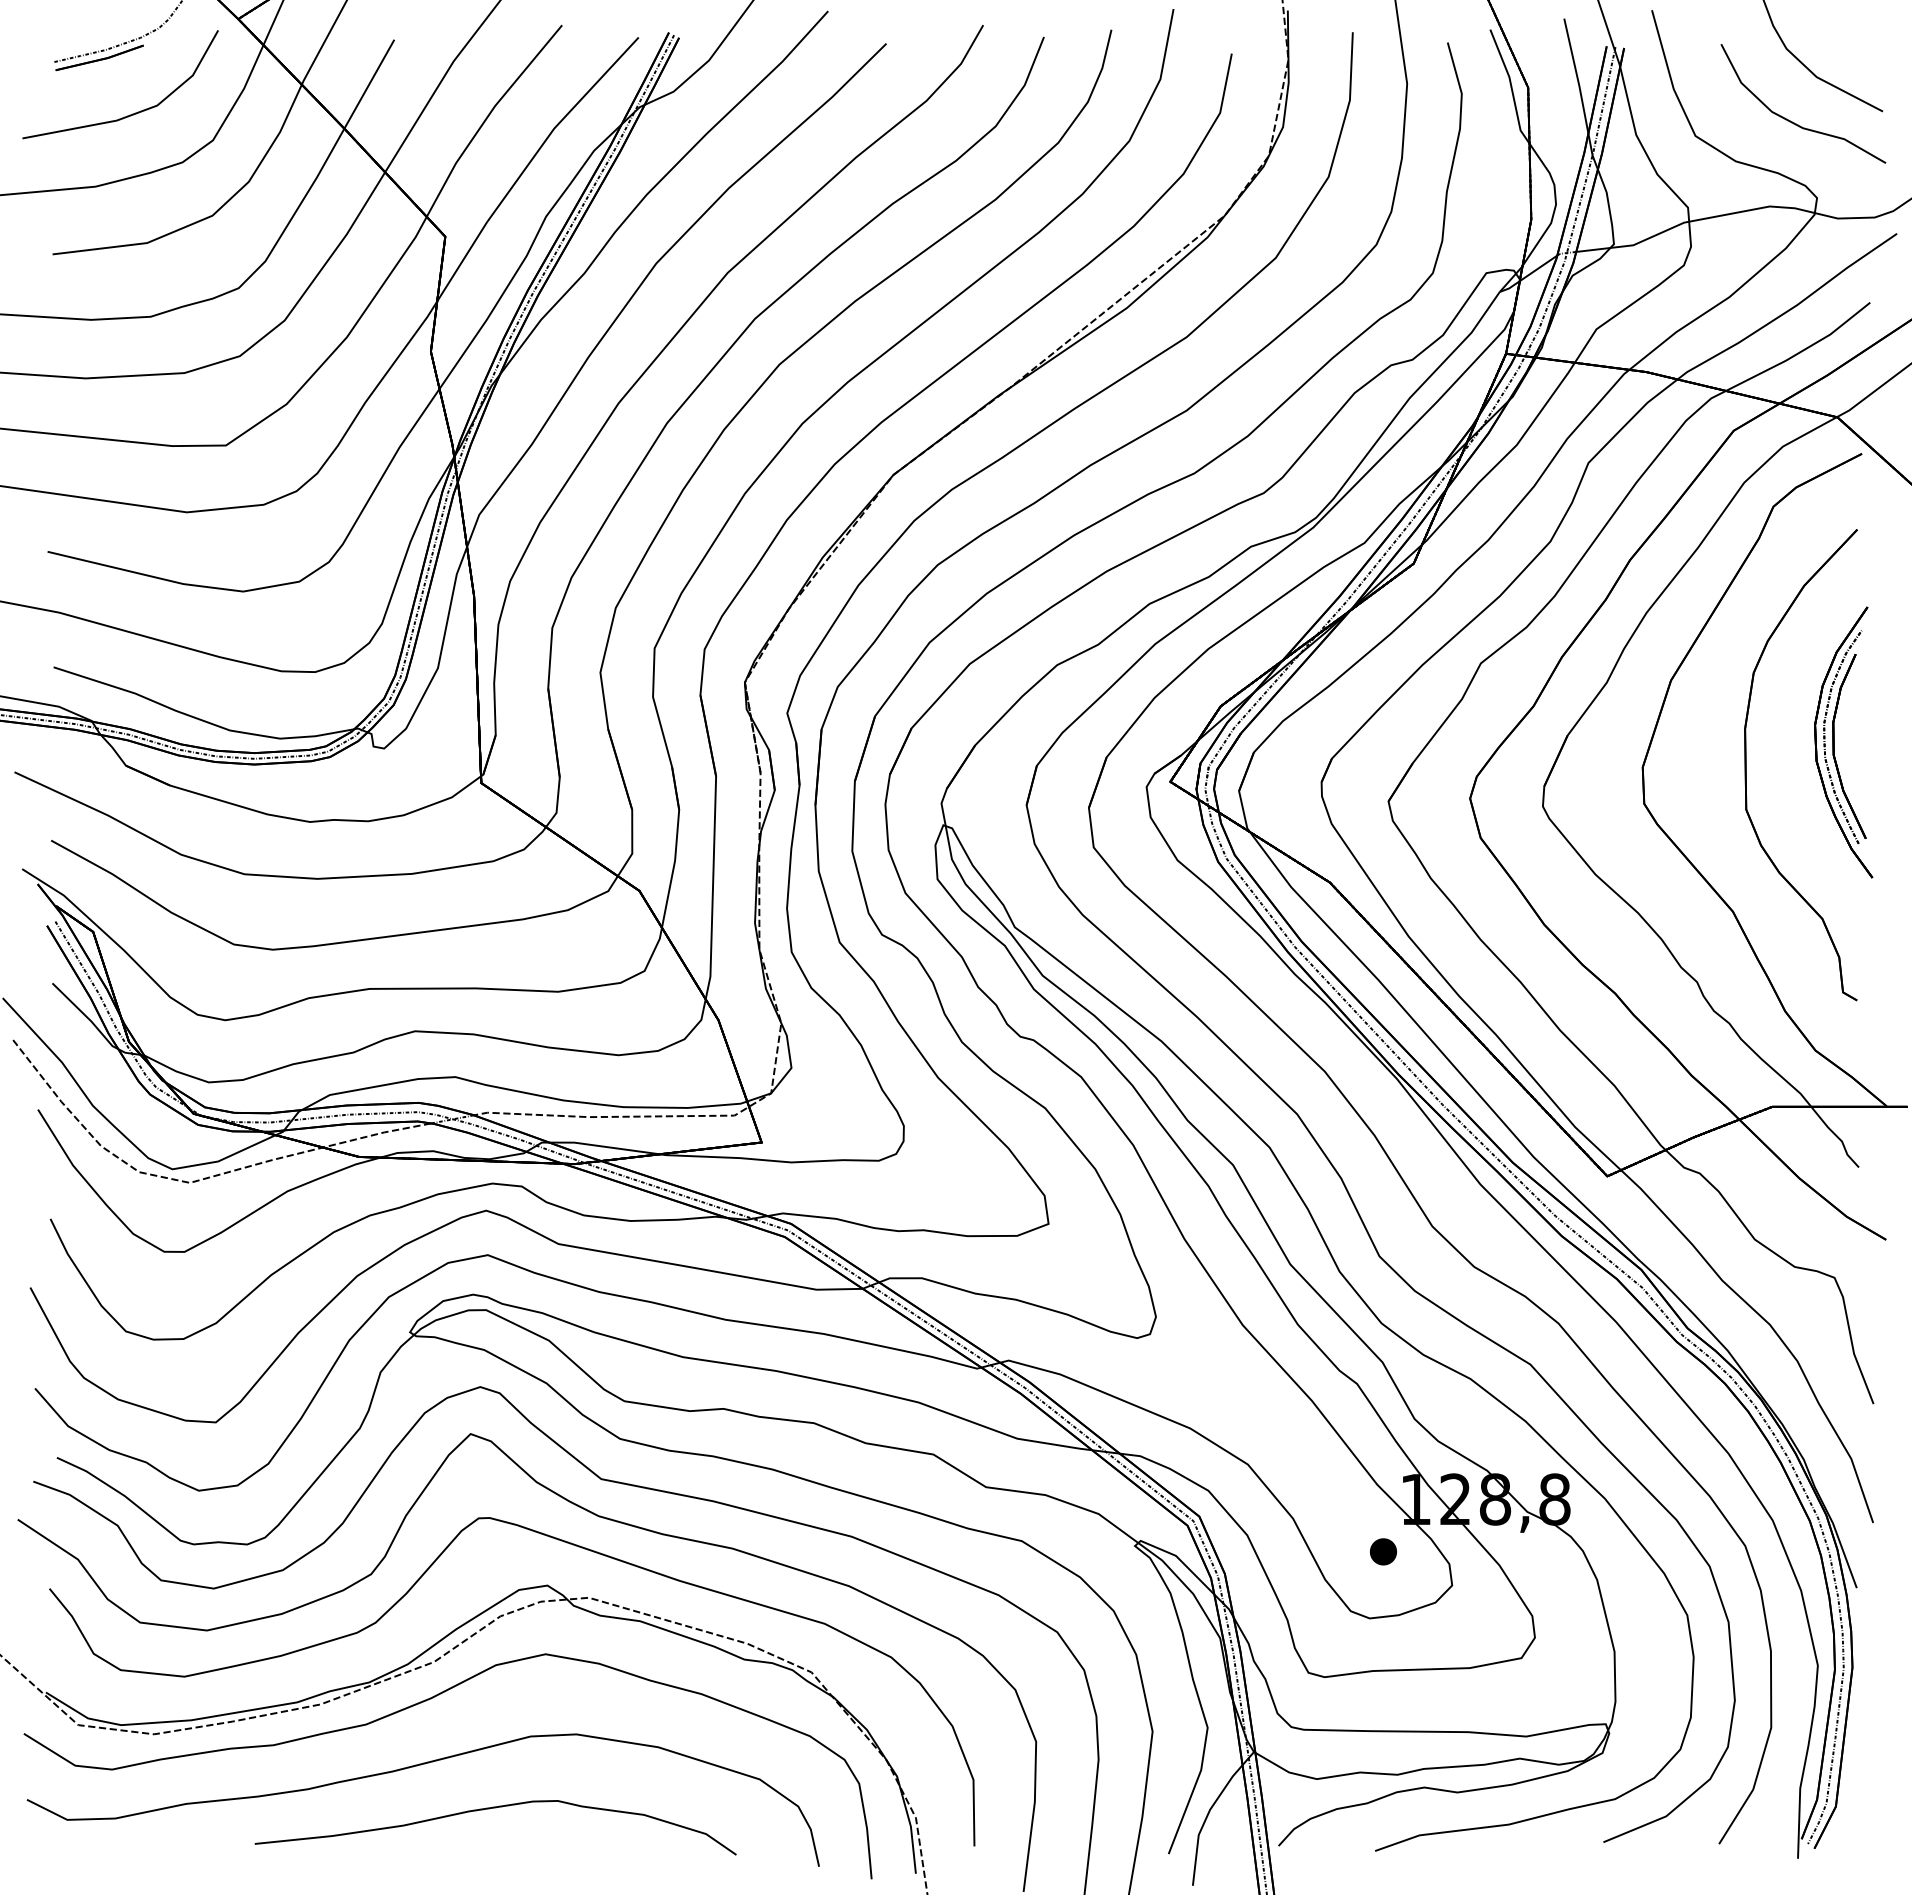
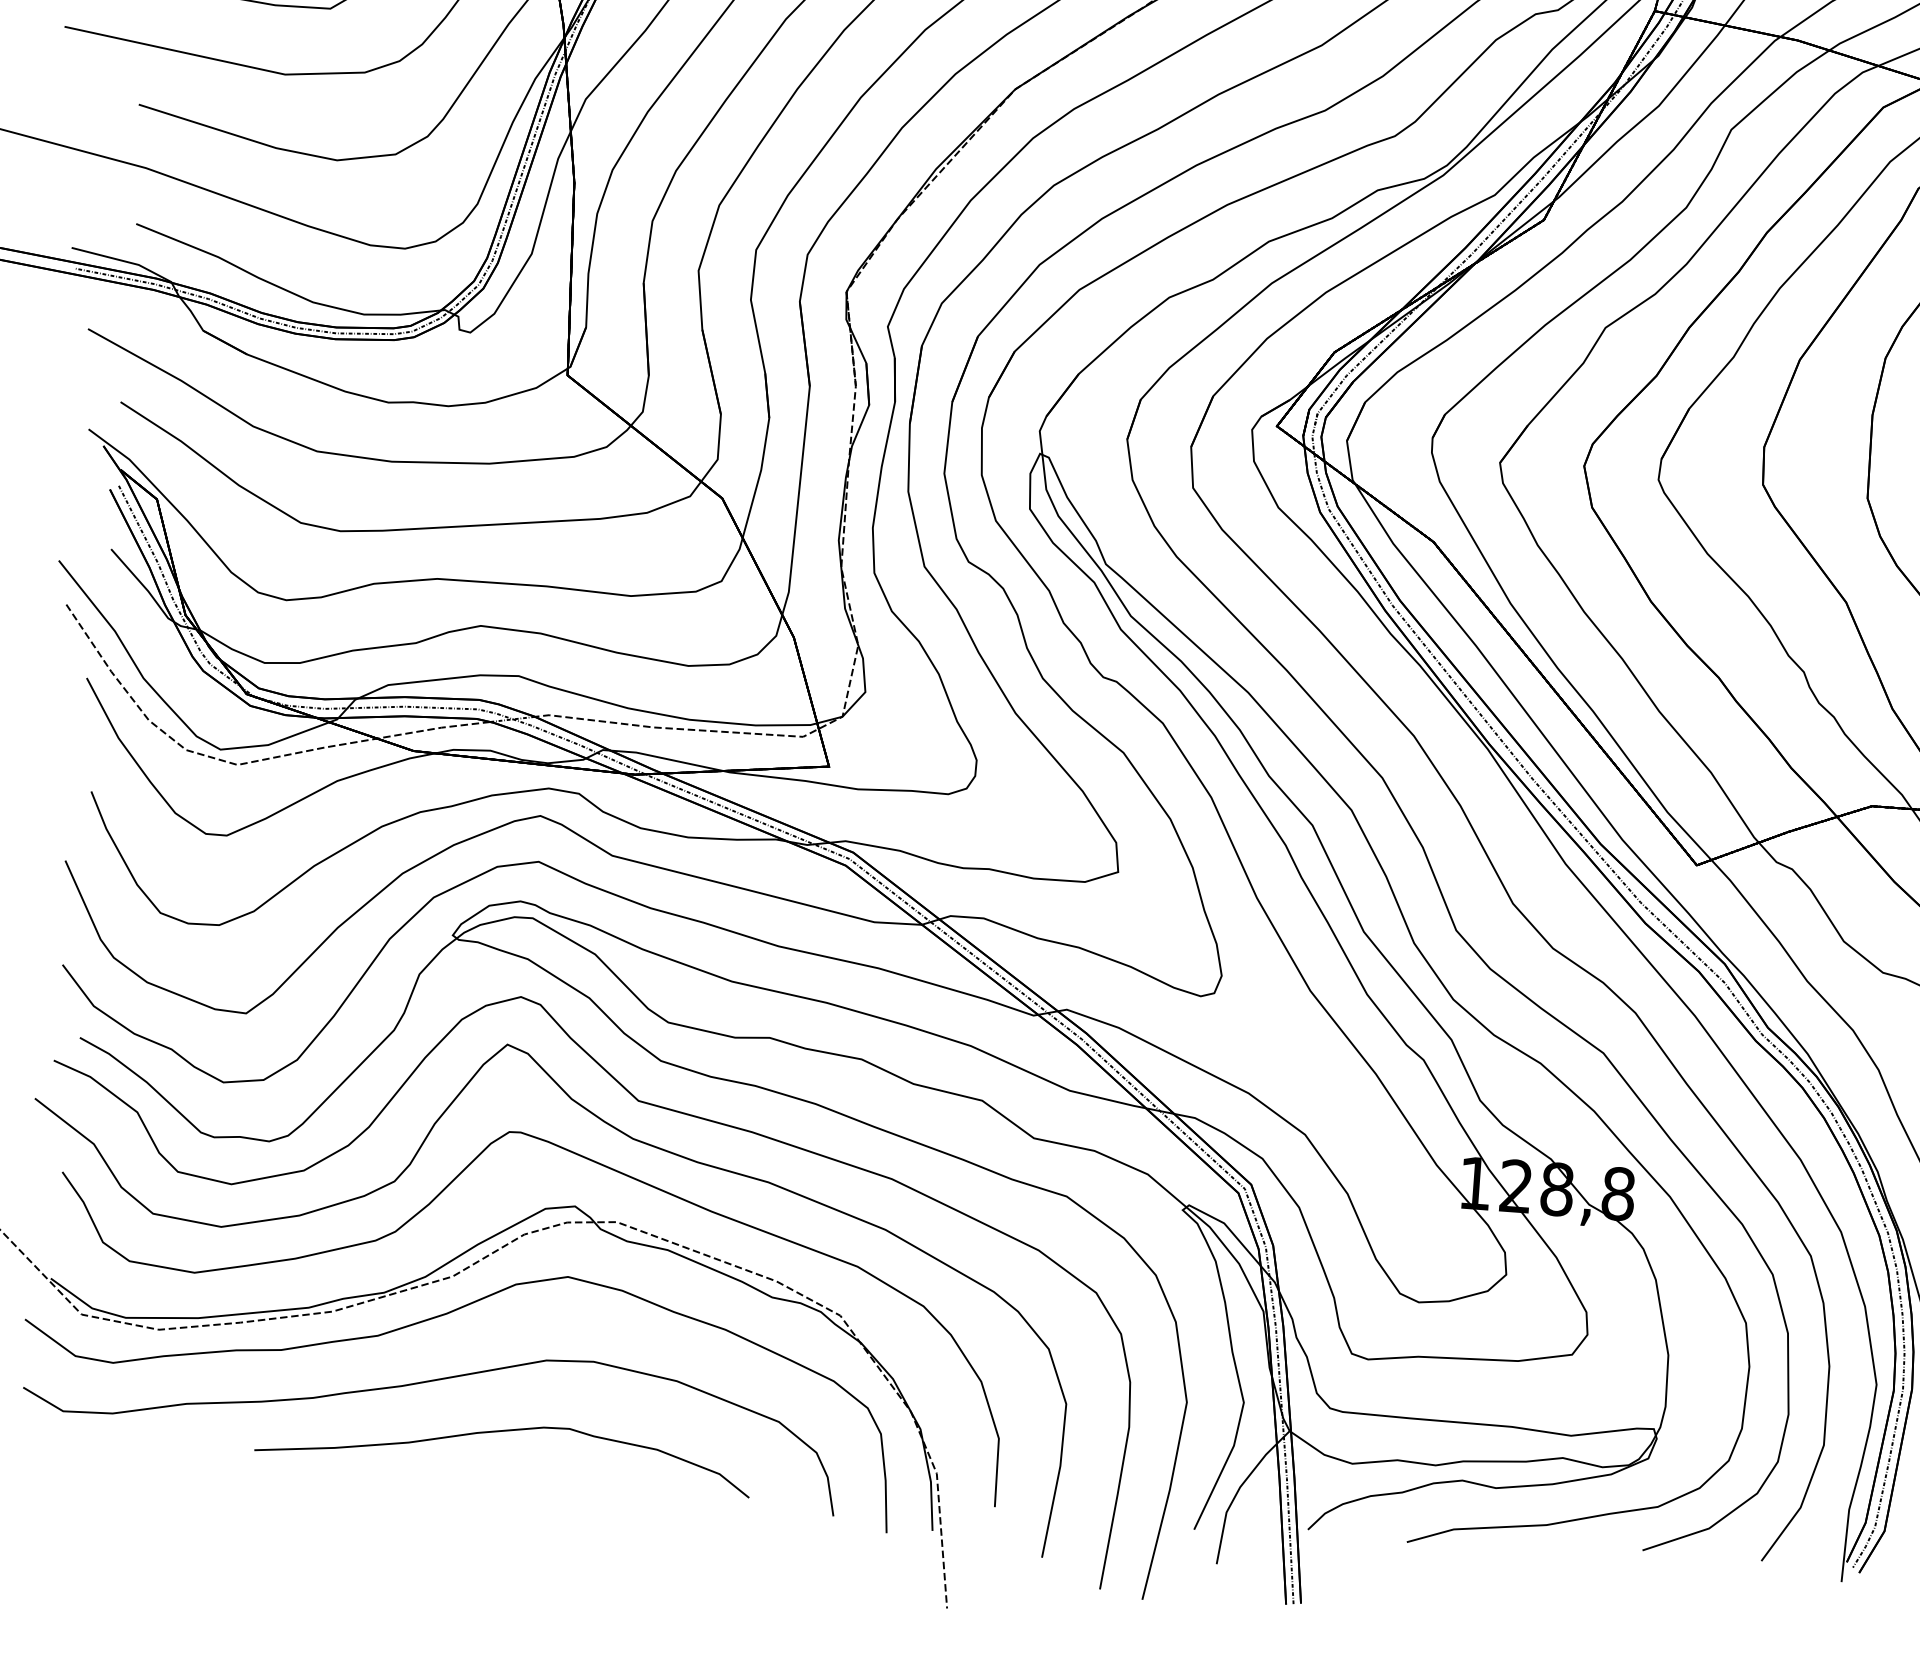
part: (1383, 1551) -> (1438, 1234), removed

